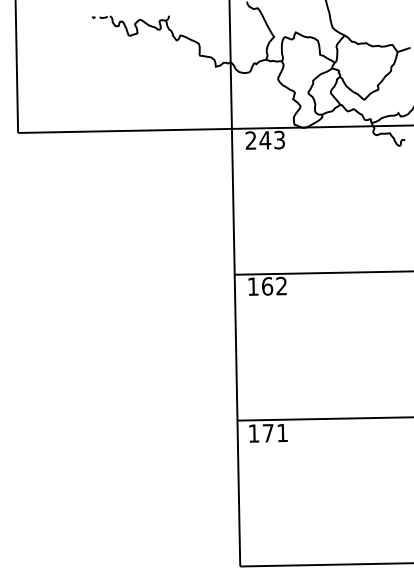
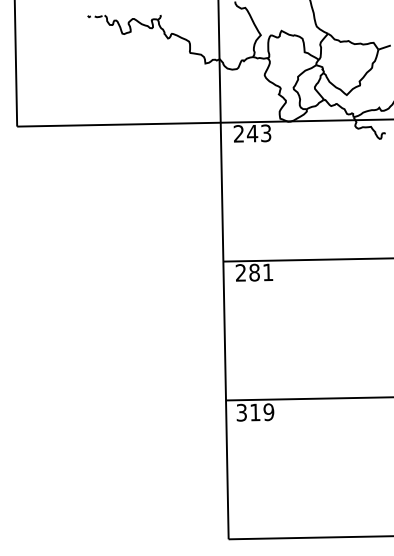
text: (267, 286) -> (254, 272), 162 -> 281
text: (268, 433) -> (255, 412), 171 -> 319

